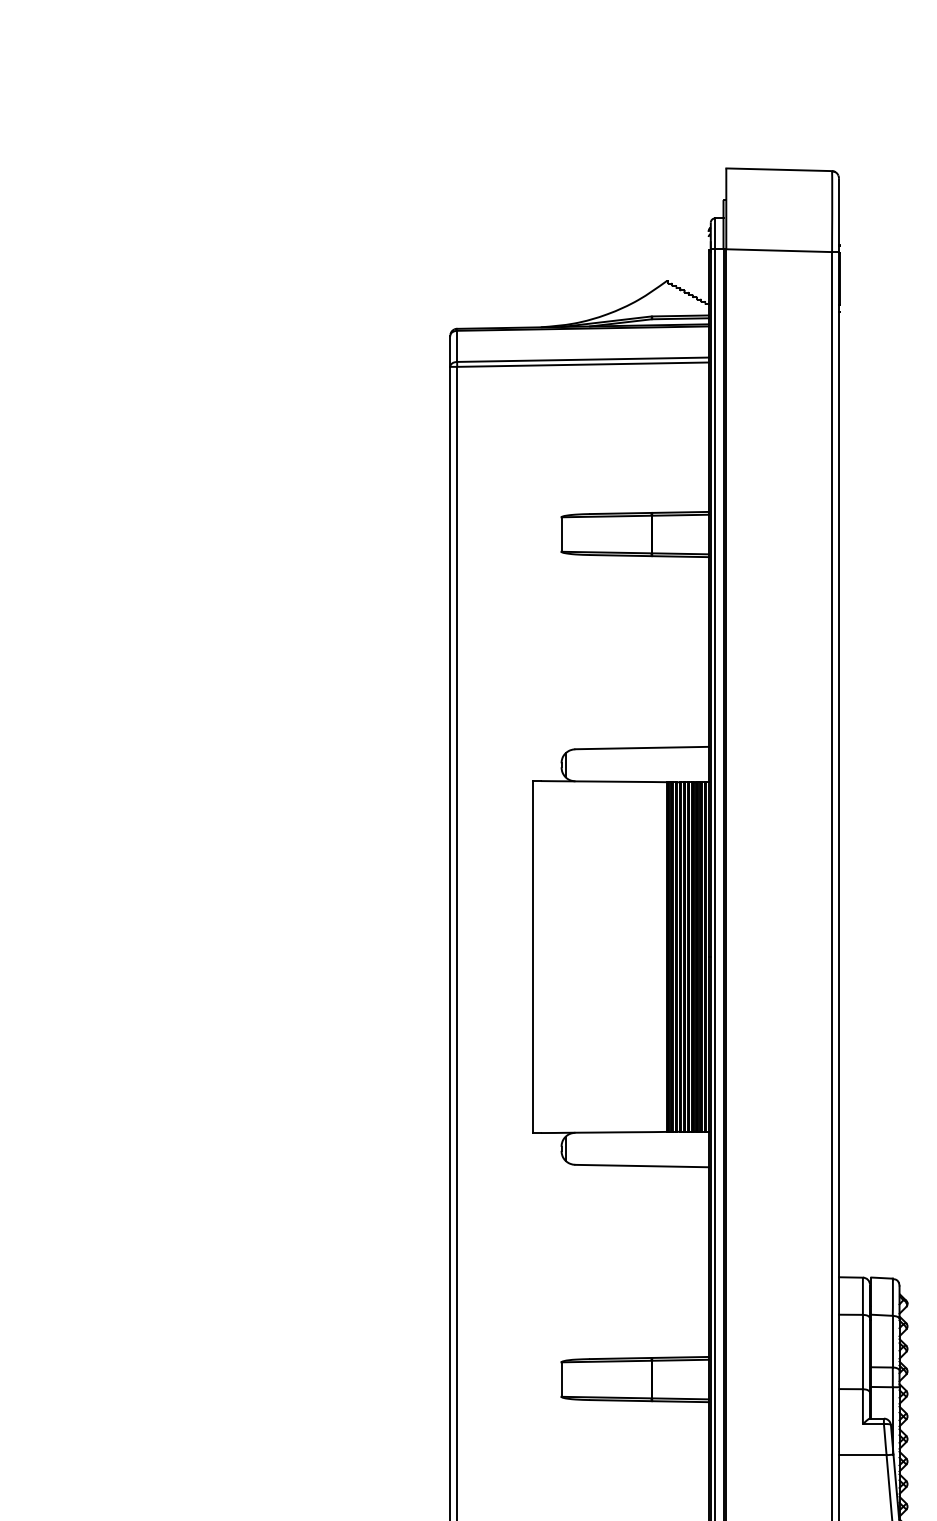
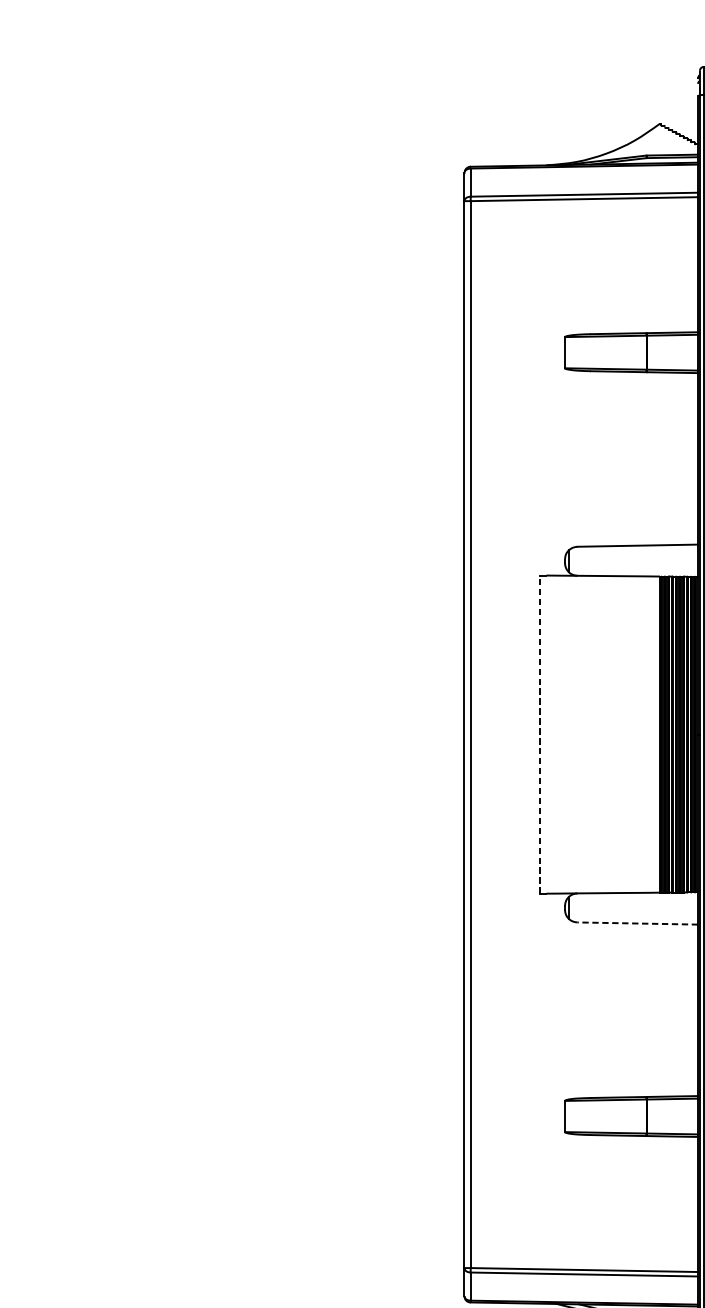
line: (533, 957) -> (539, 735), solid -> dashed
line: (642, 1166) -> (638, 923), solid -> dashed

